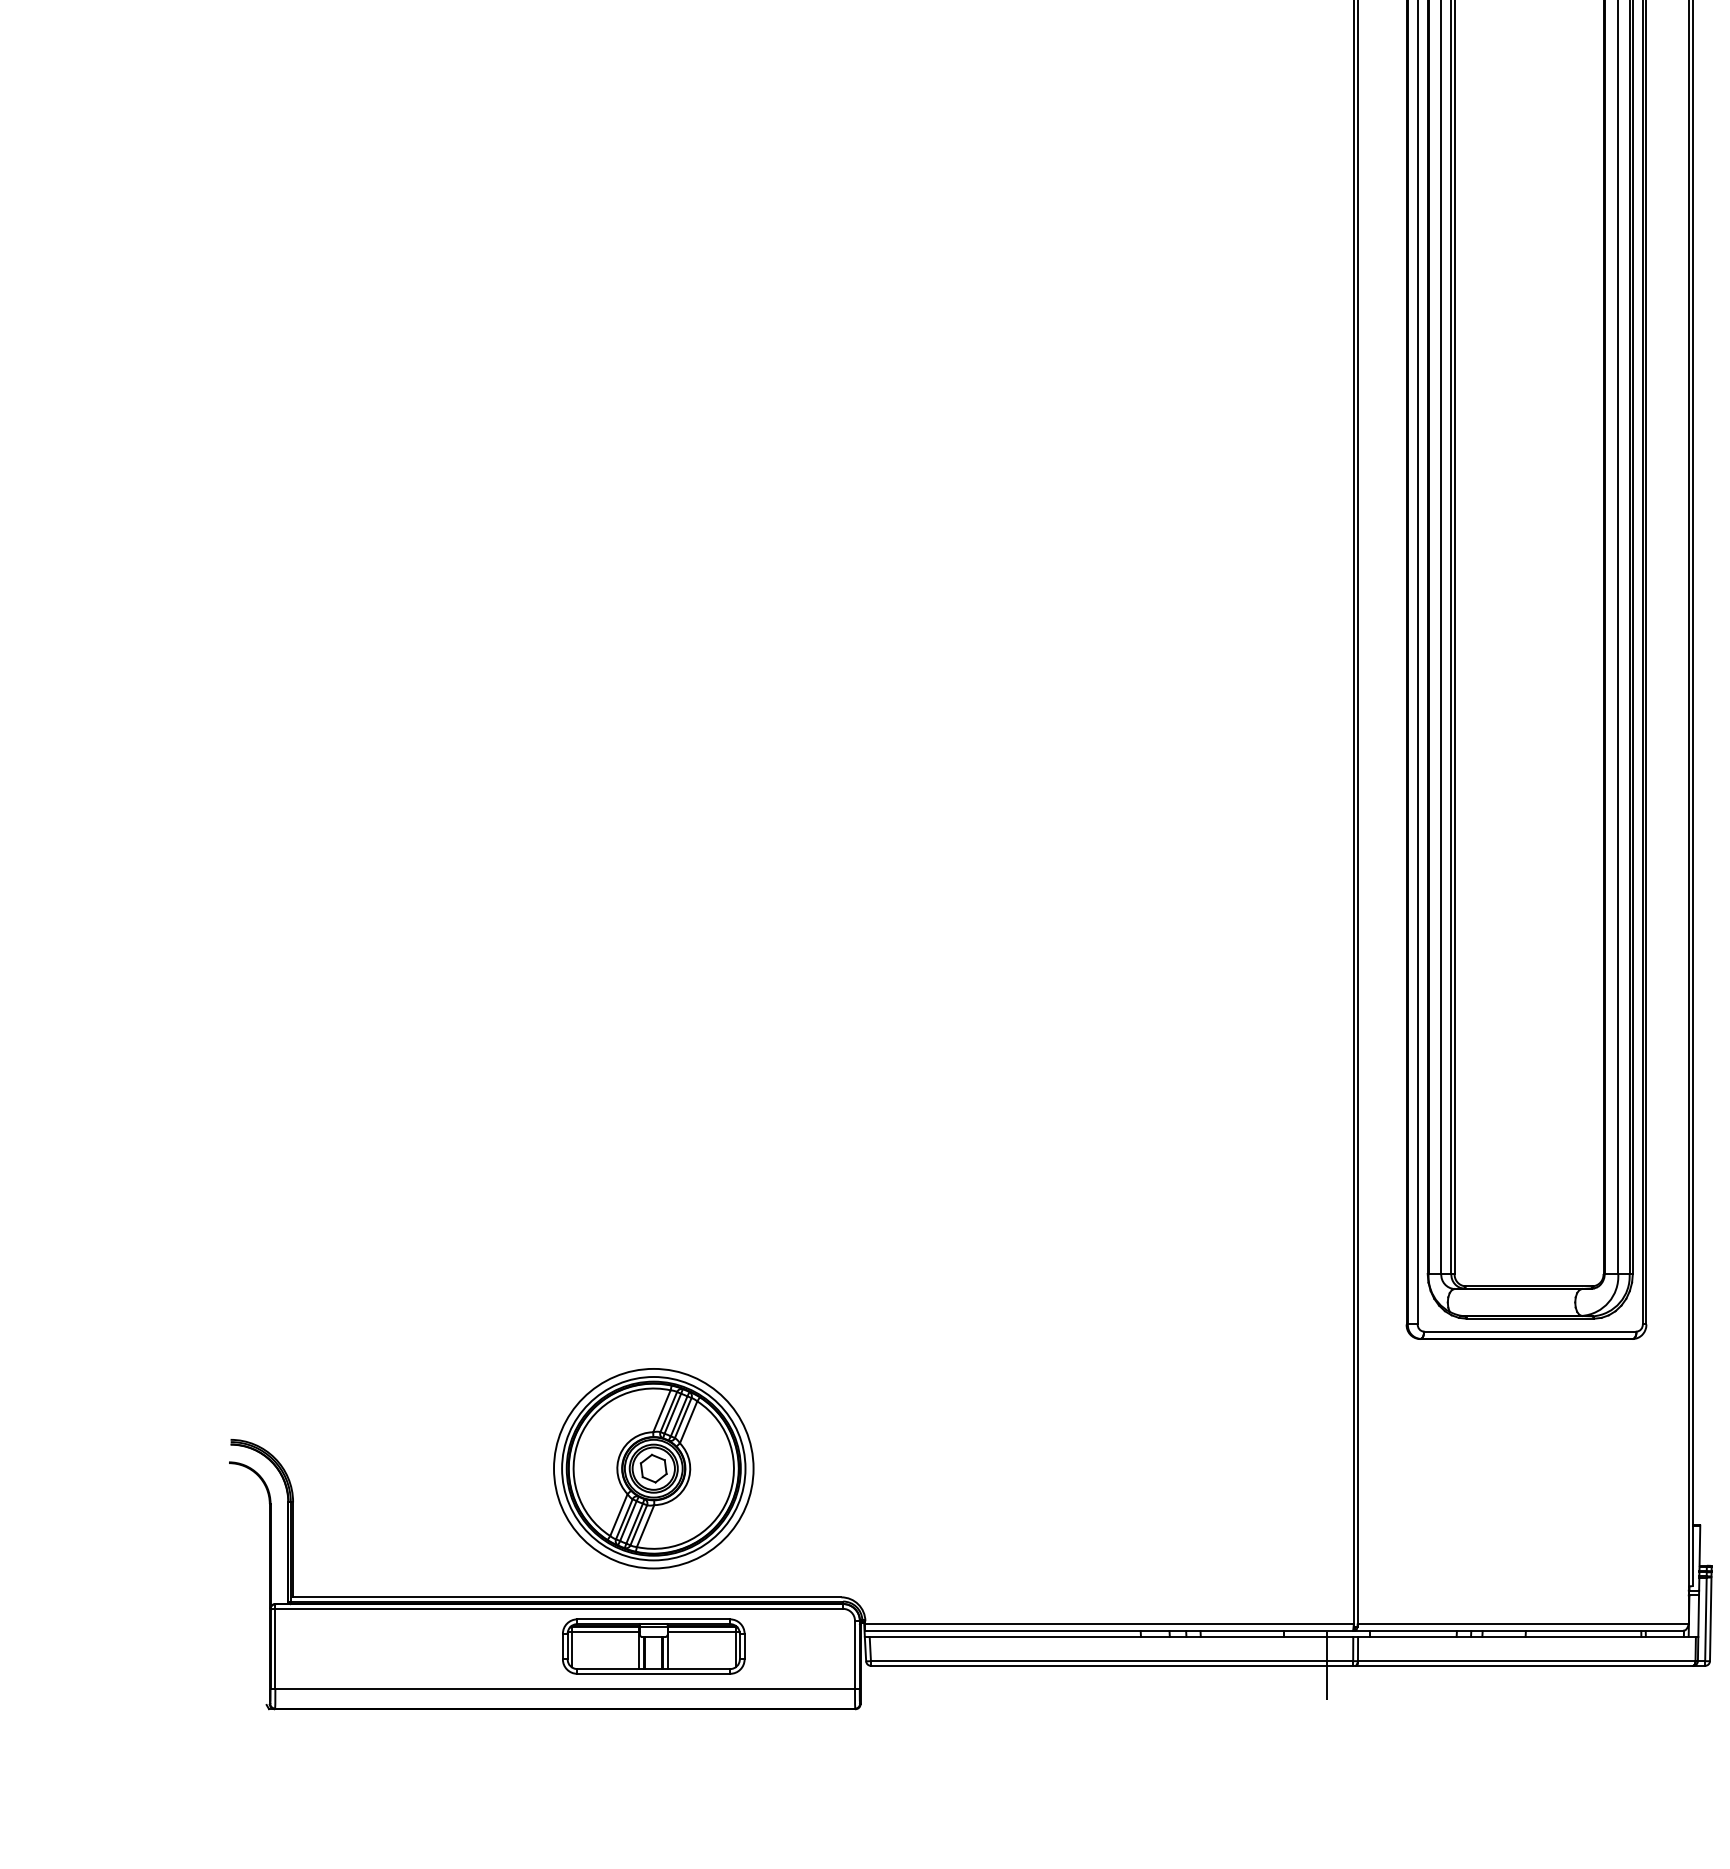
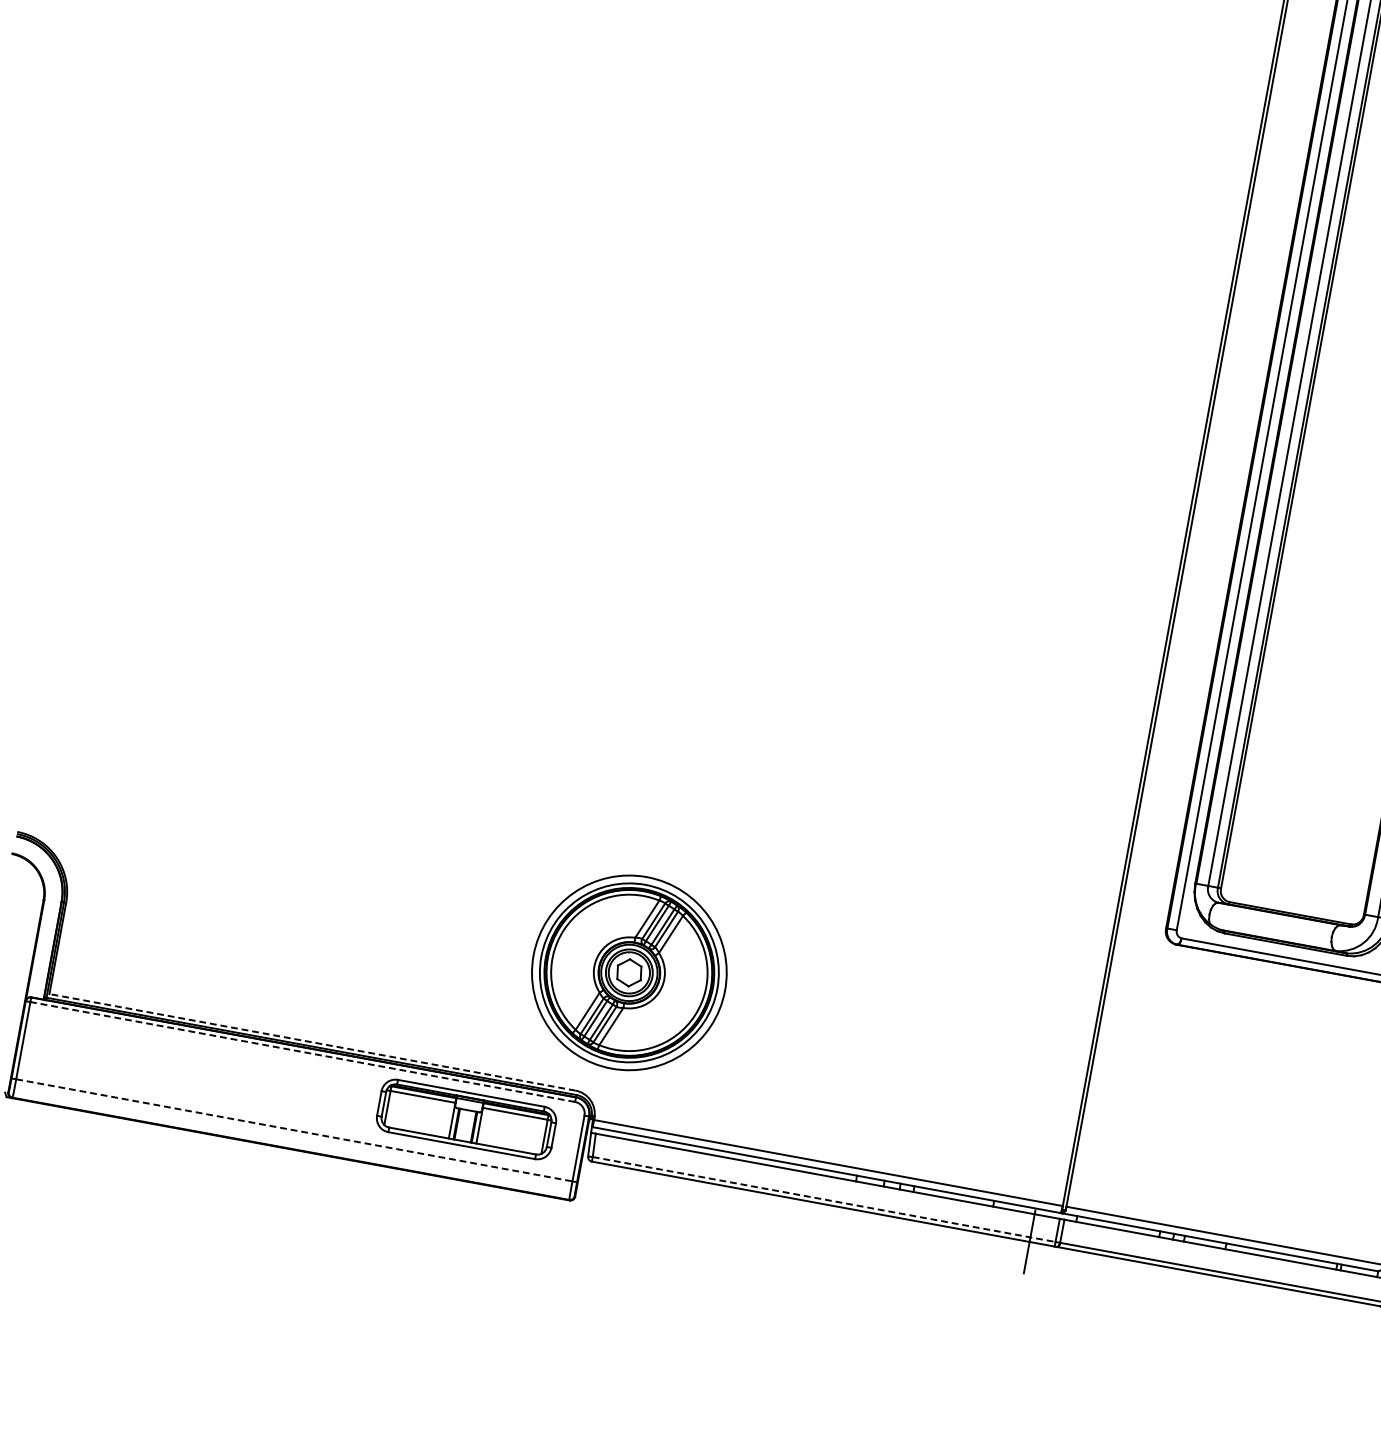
part: (653, 1468) -> (629, 972), moved
line: (566, 1597) -> (311, 1042), solid -> dashed
line: (559, 1608) -> (303, 1051), solid -> dashed
part: (653, 1646) -> (466, 1119), moved
line: (1112, 1661) -> (824, 1199), solid -> dashed
line: (565, 1689) -> (294, 1130), solid -> dashed

